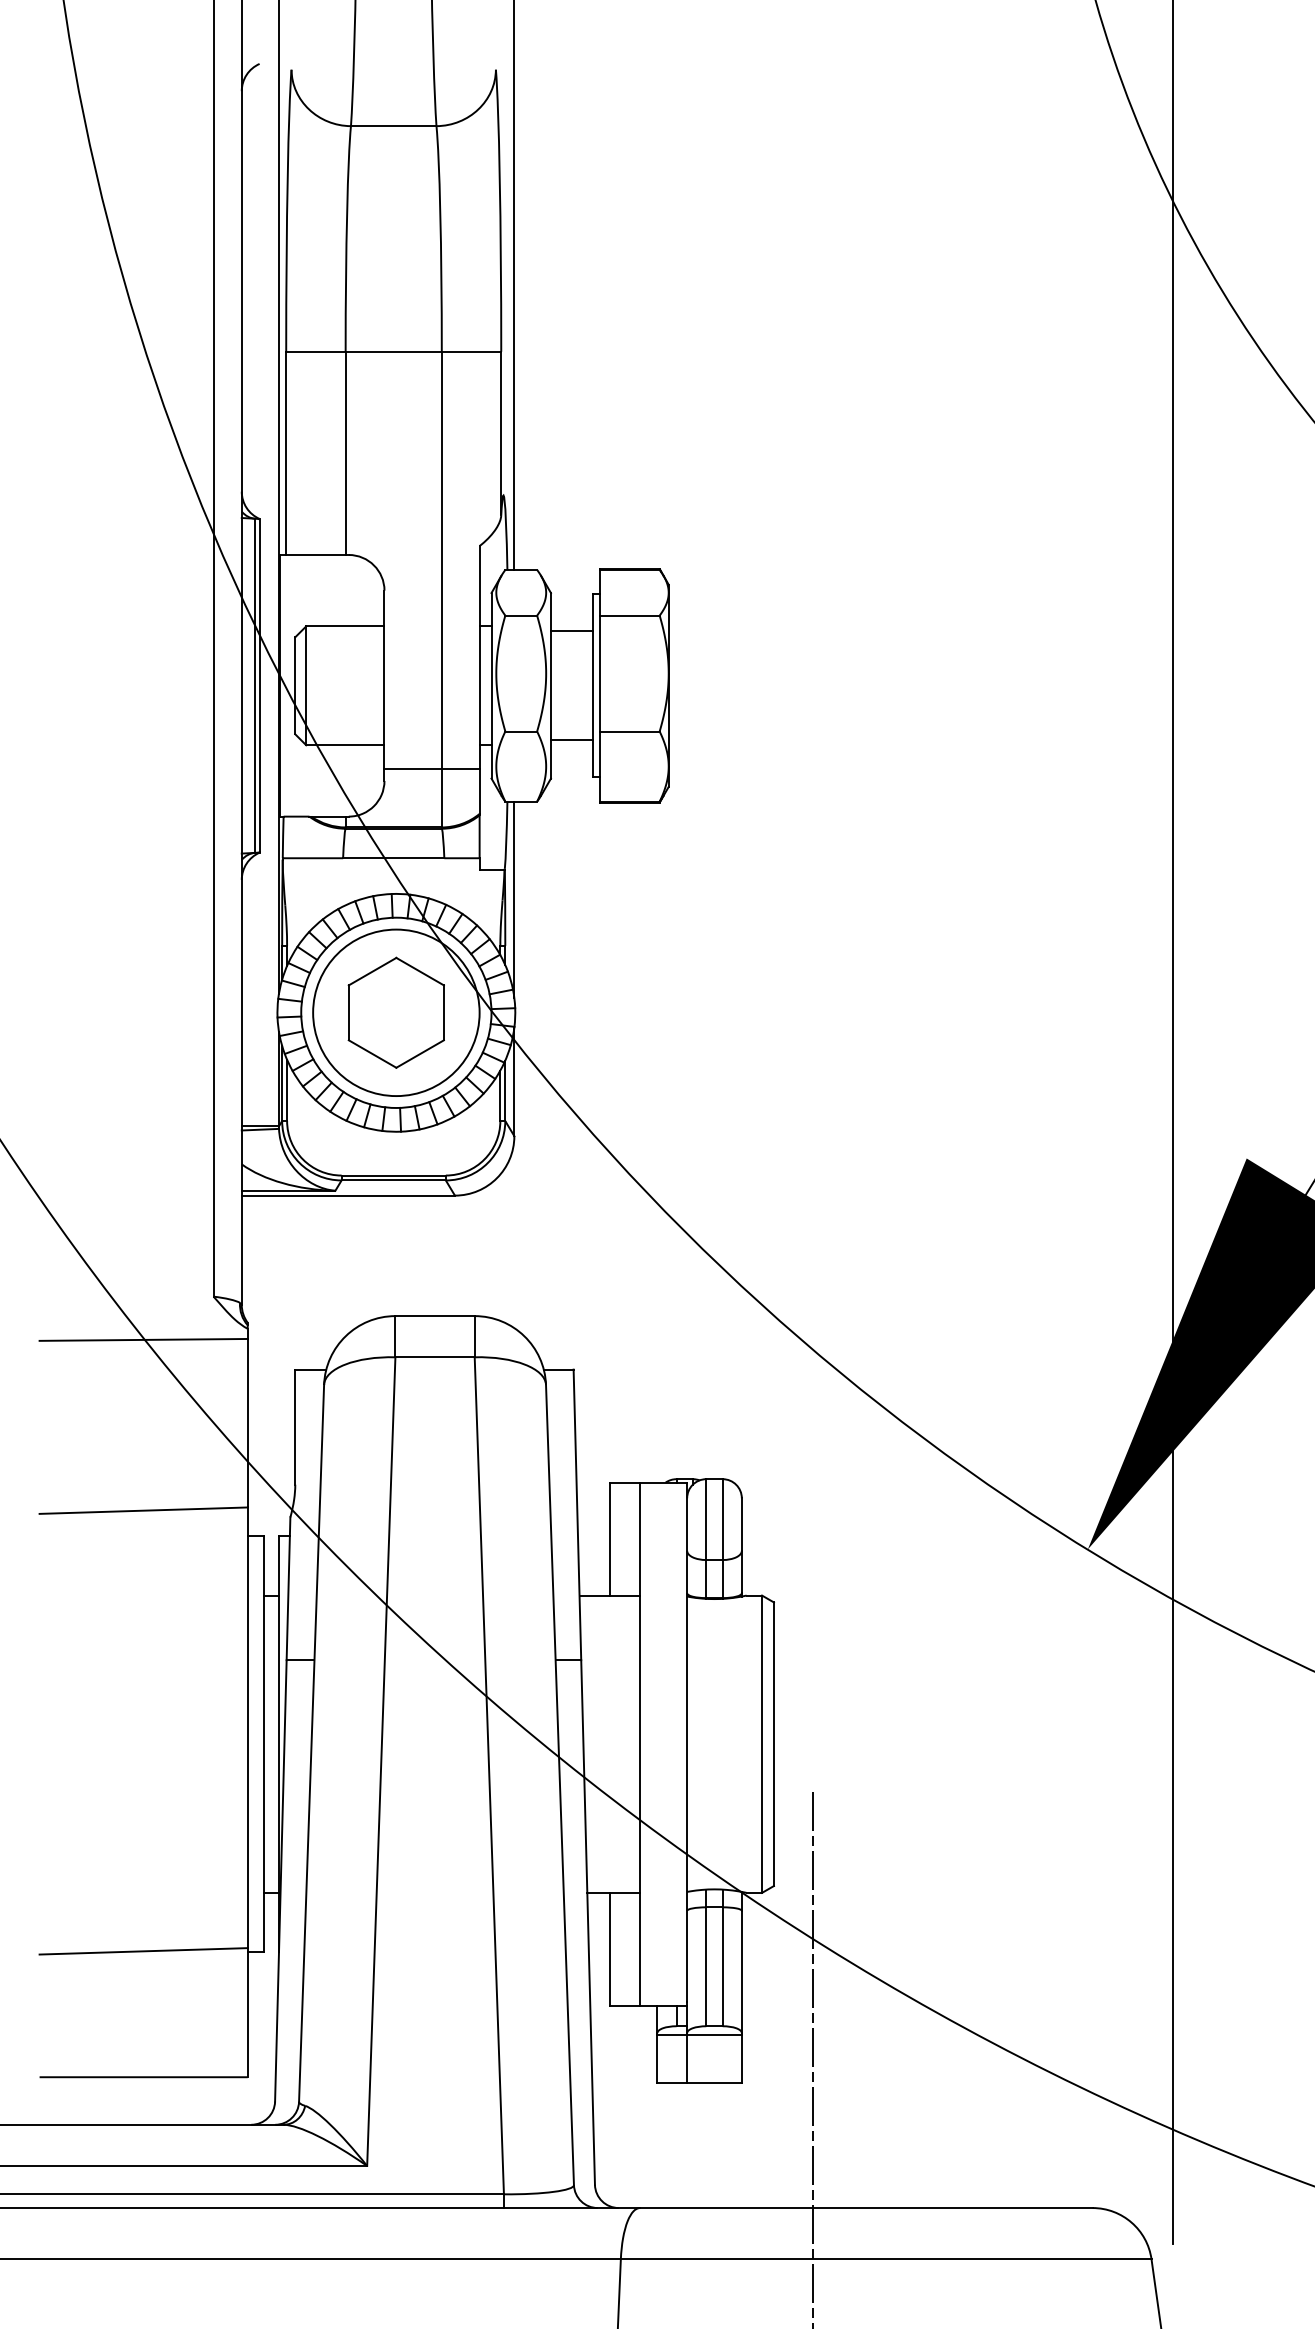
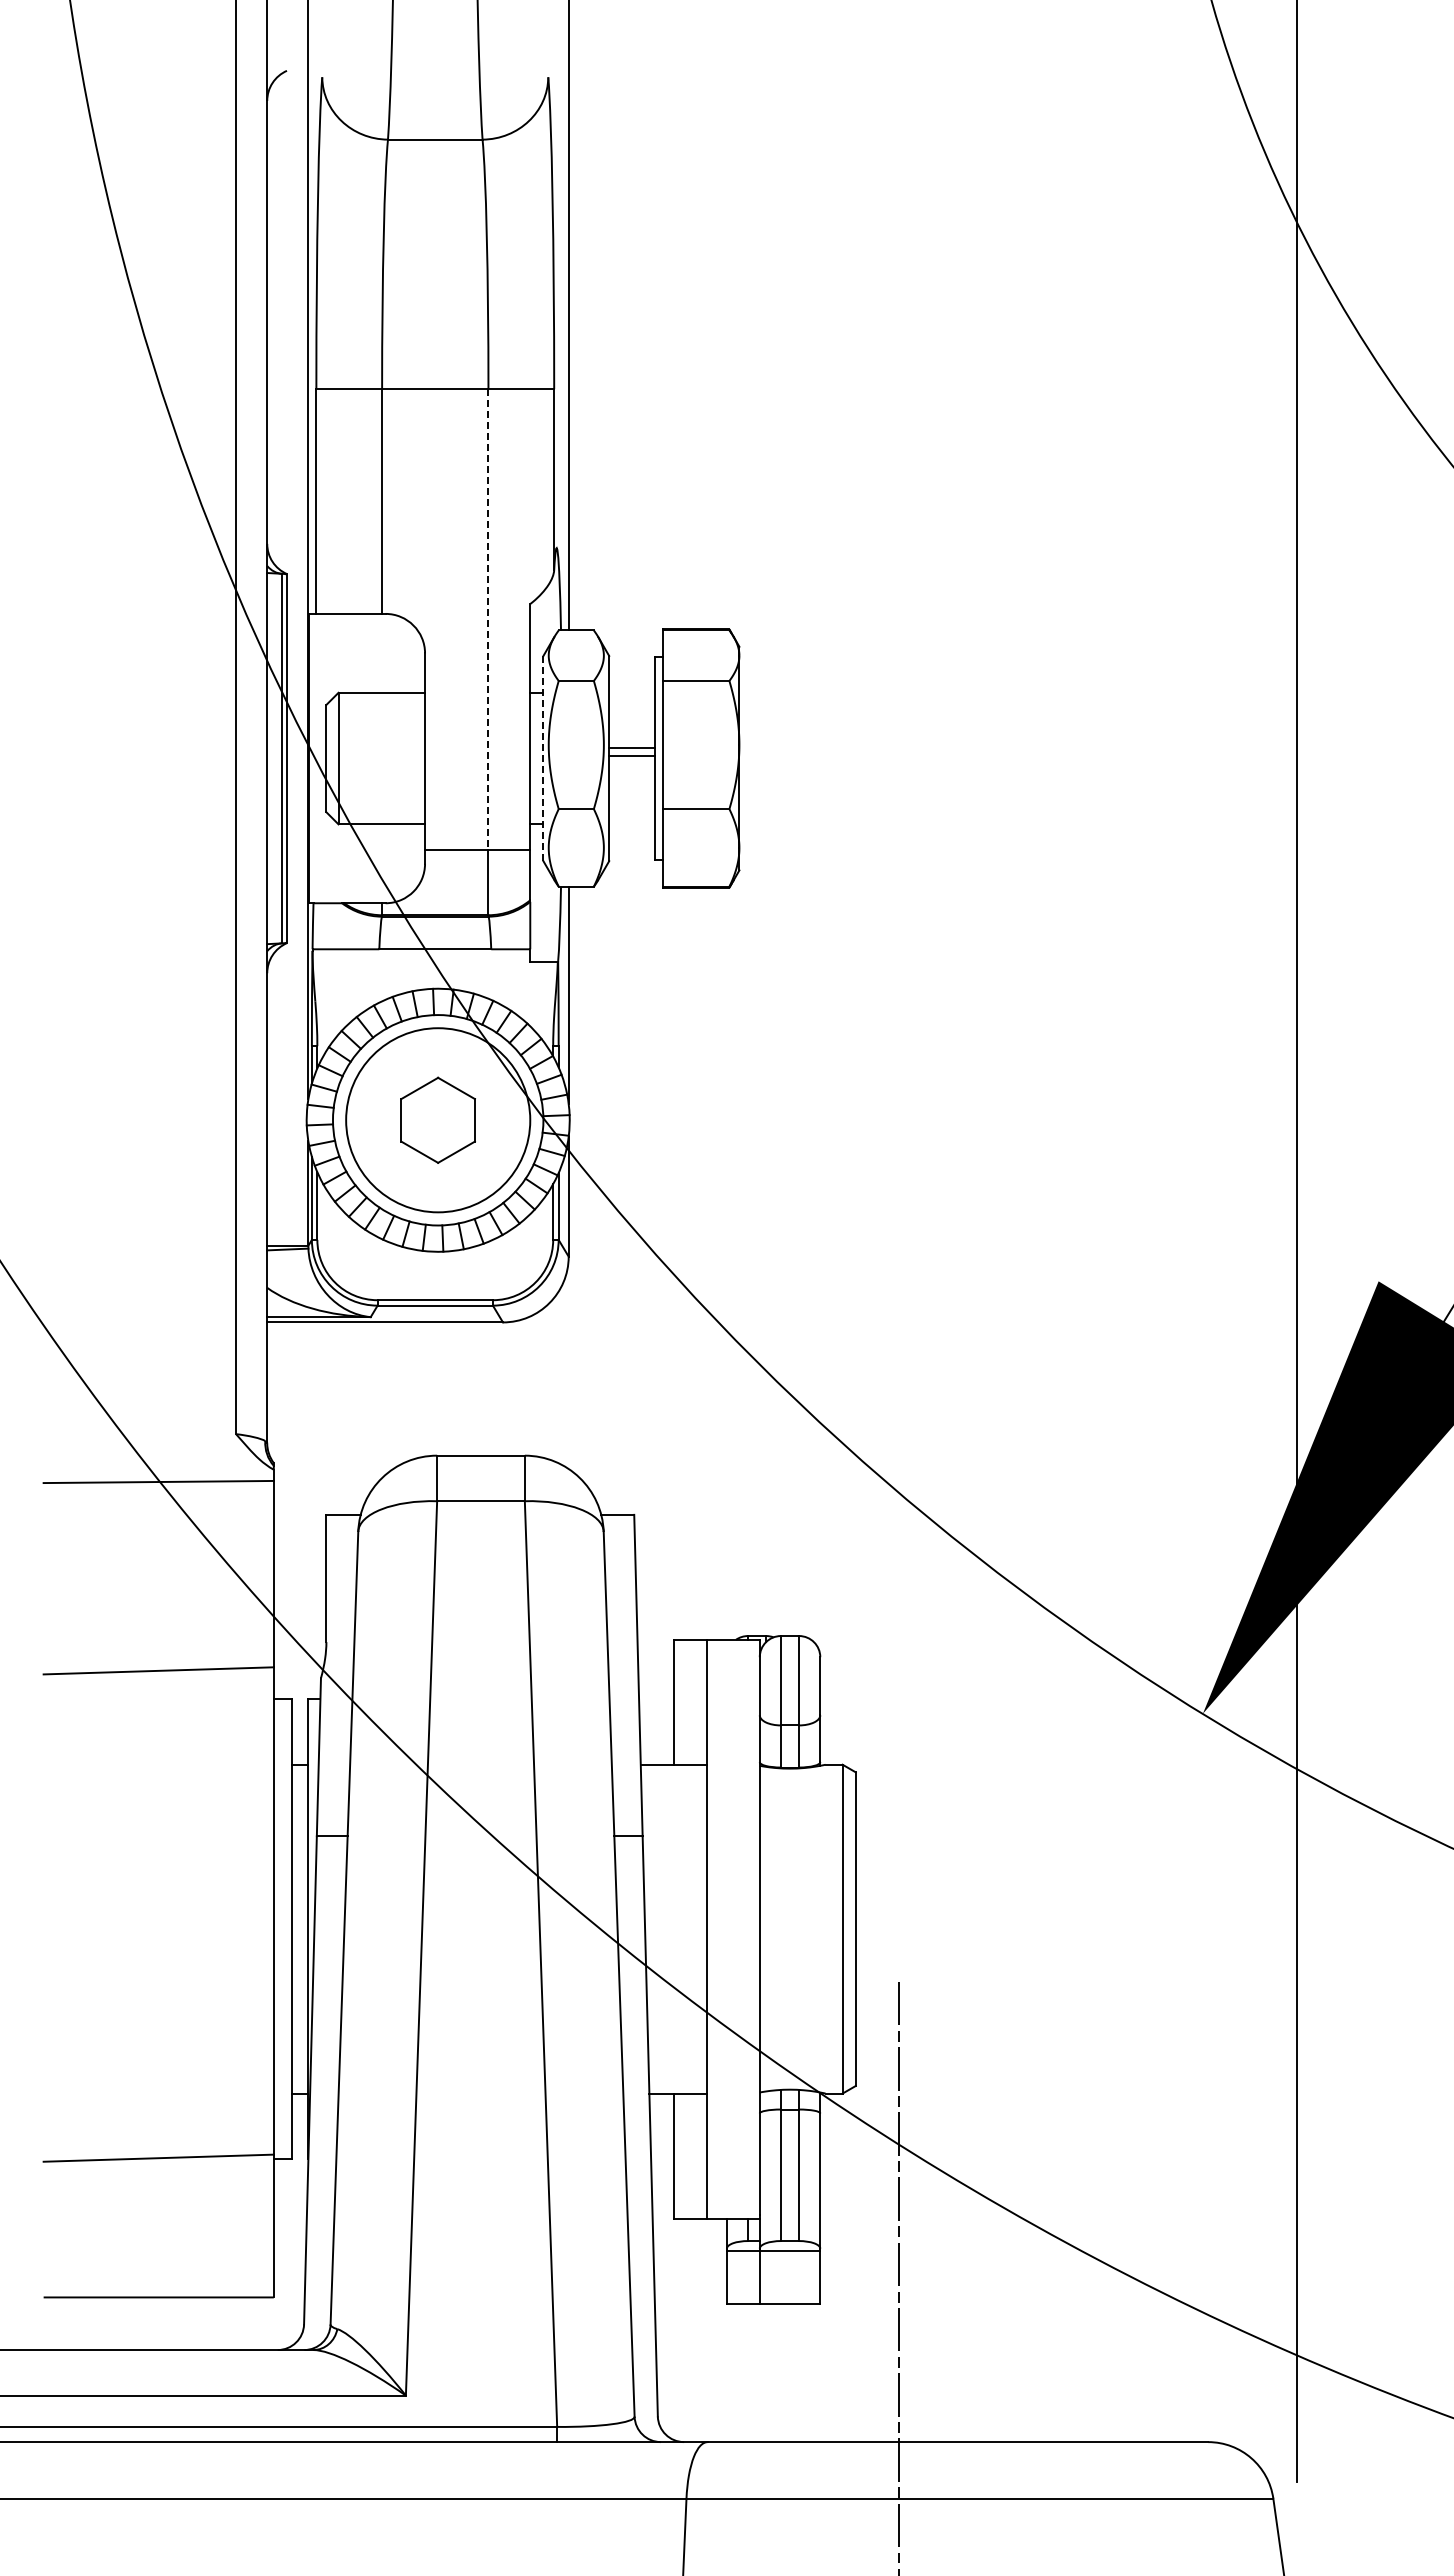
line: (441, 560) -> (488, 619), solid -> dashed
line: (572, 631) -> (632, 756), moved
line: (491, 685) -> (543, 758), solid -> dashed
line: (572, 740) -> (632, 748), moved
part: (395, 1013) -> (437, 1120), size x0.7

